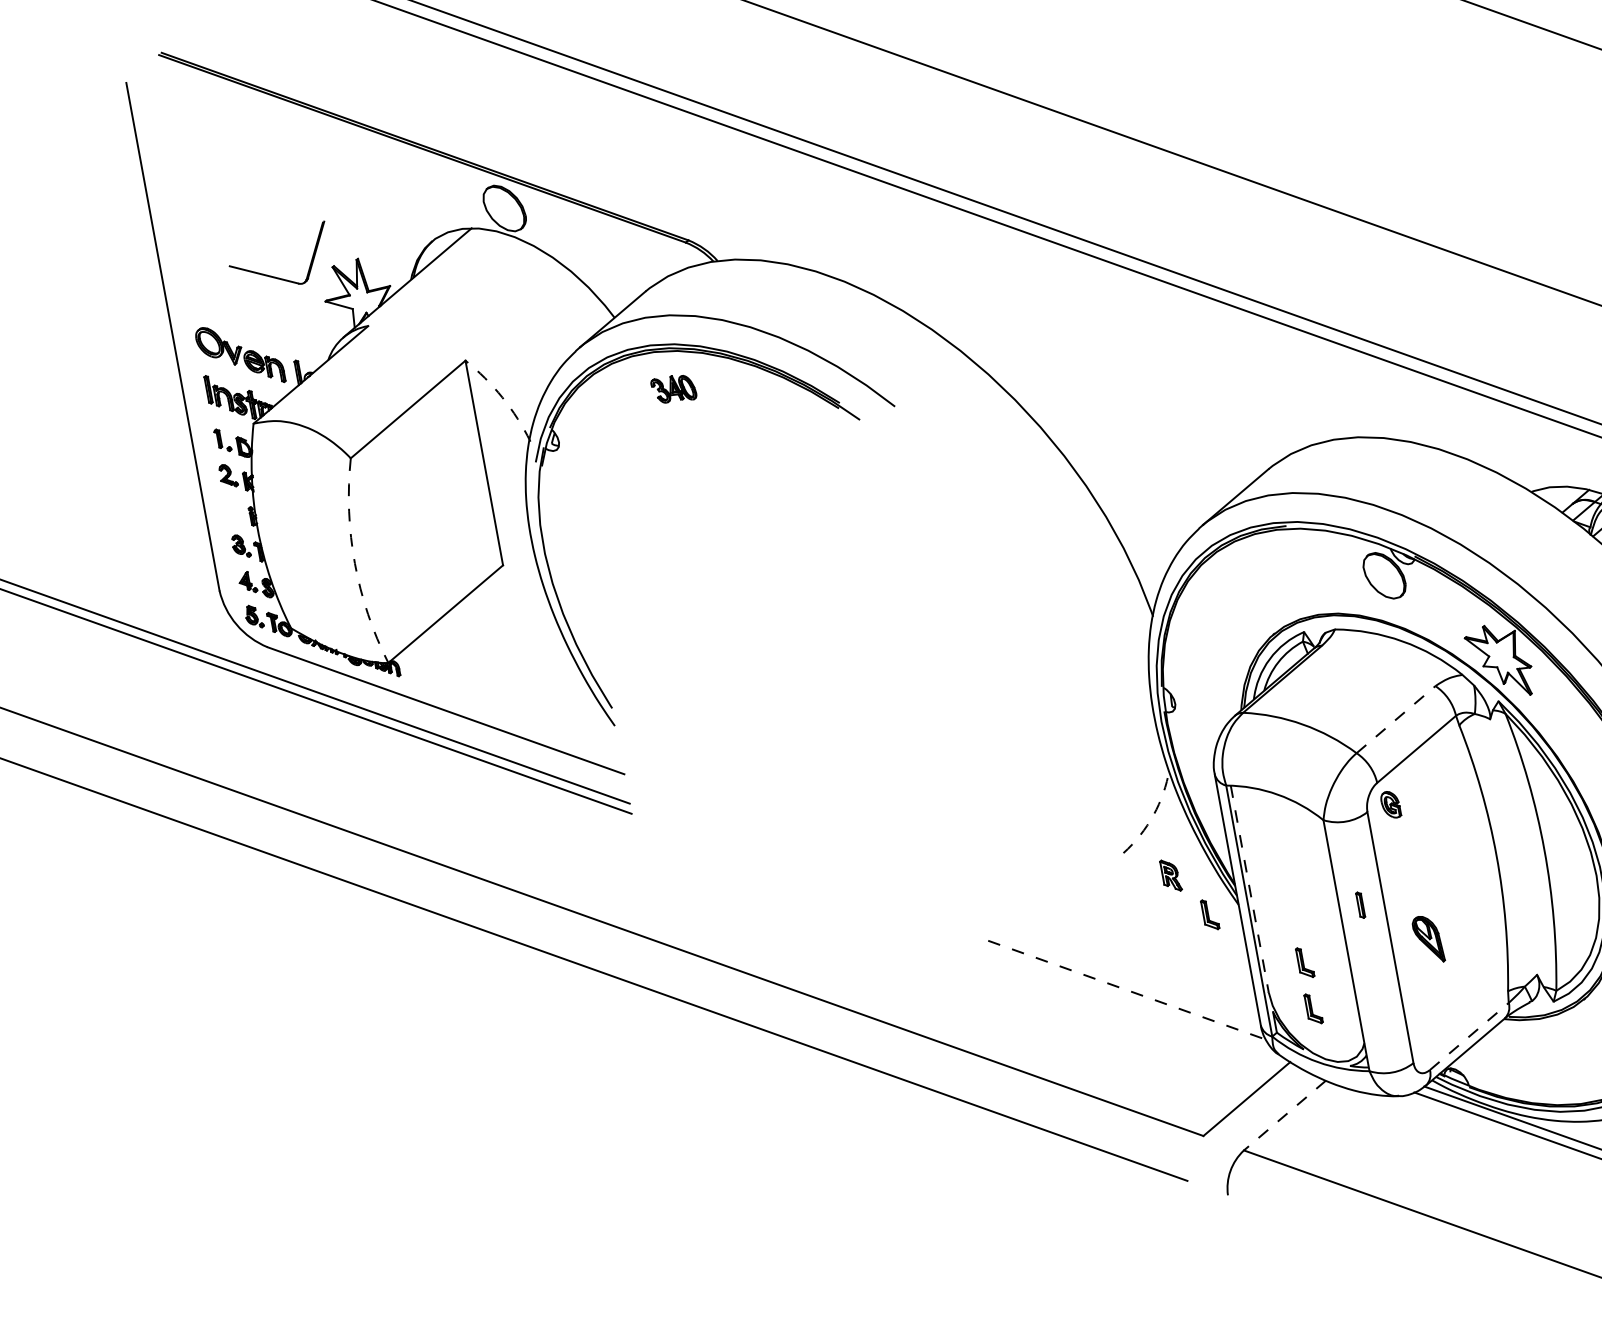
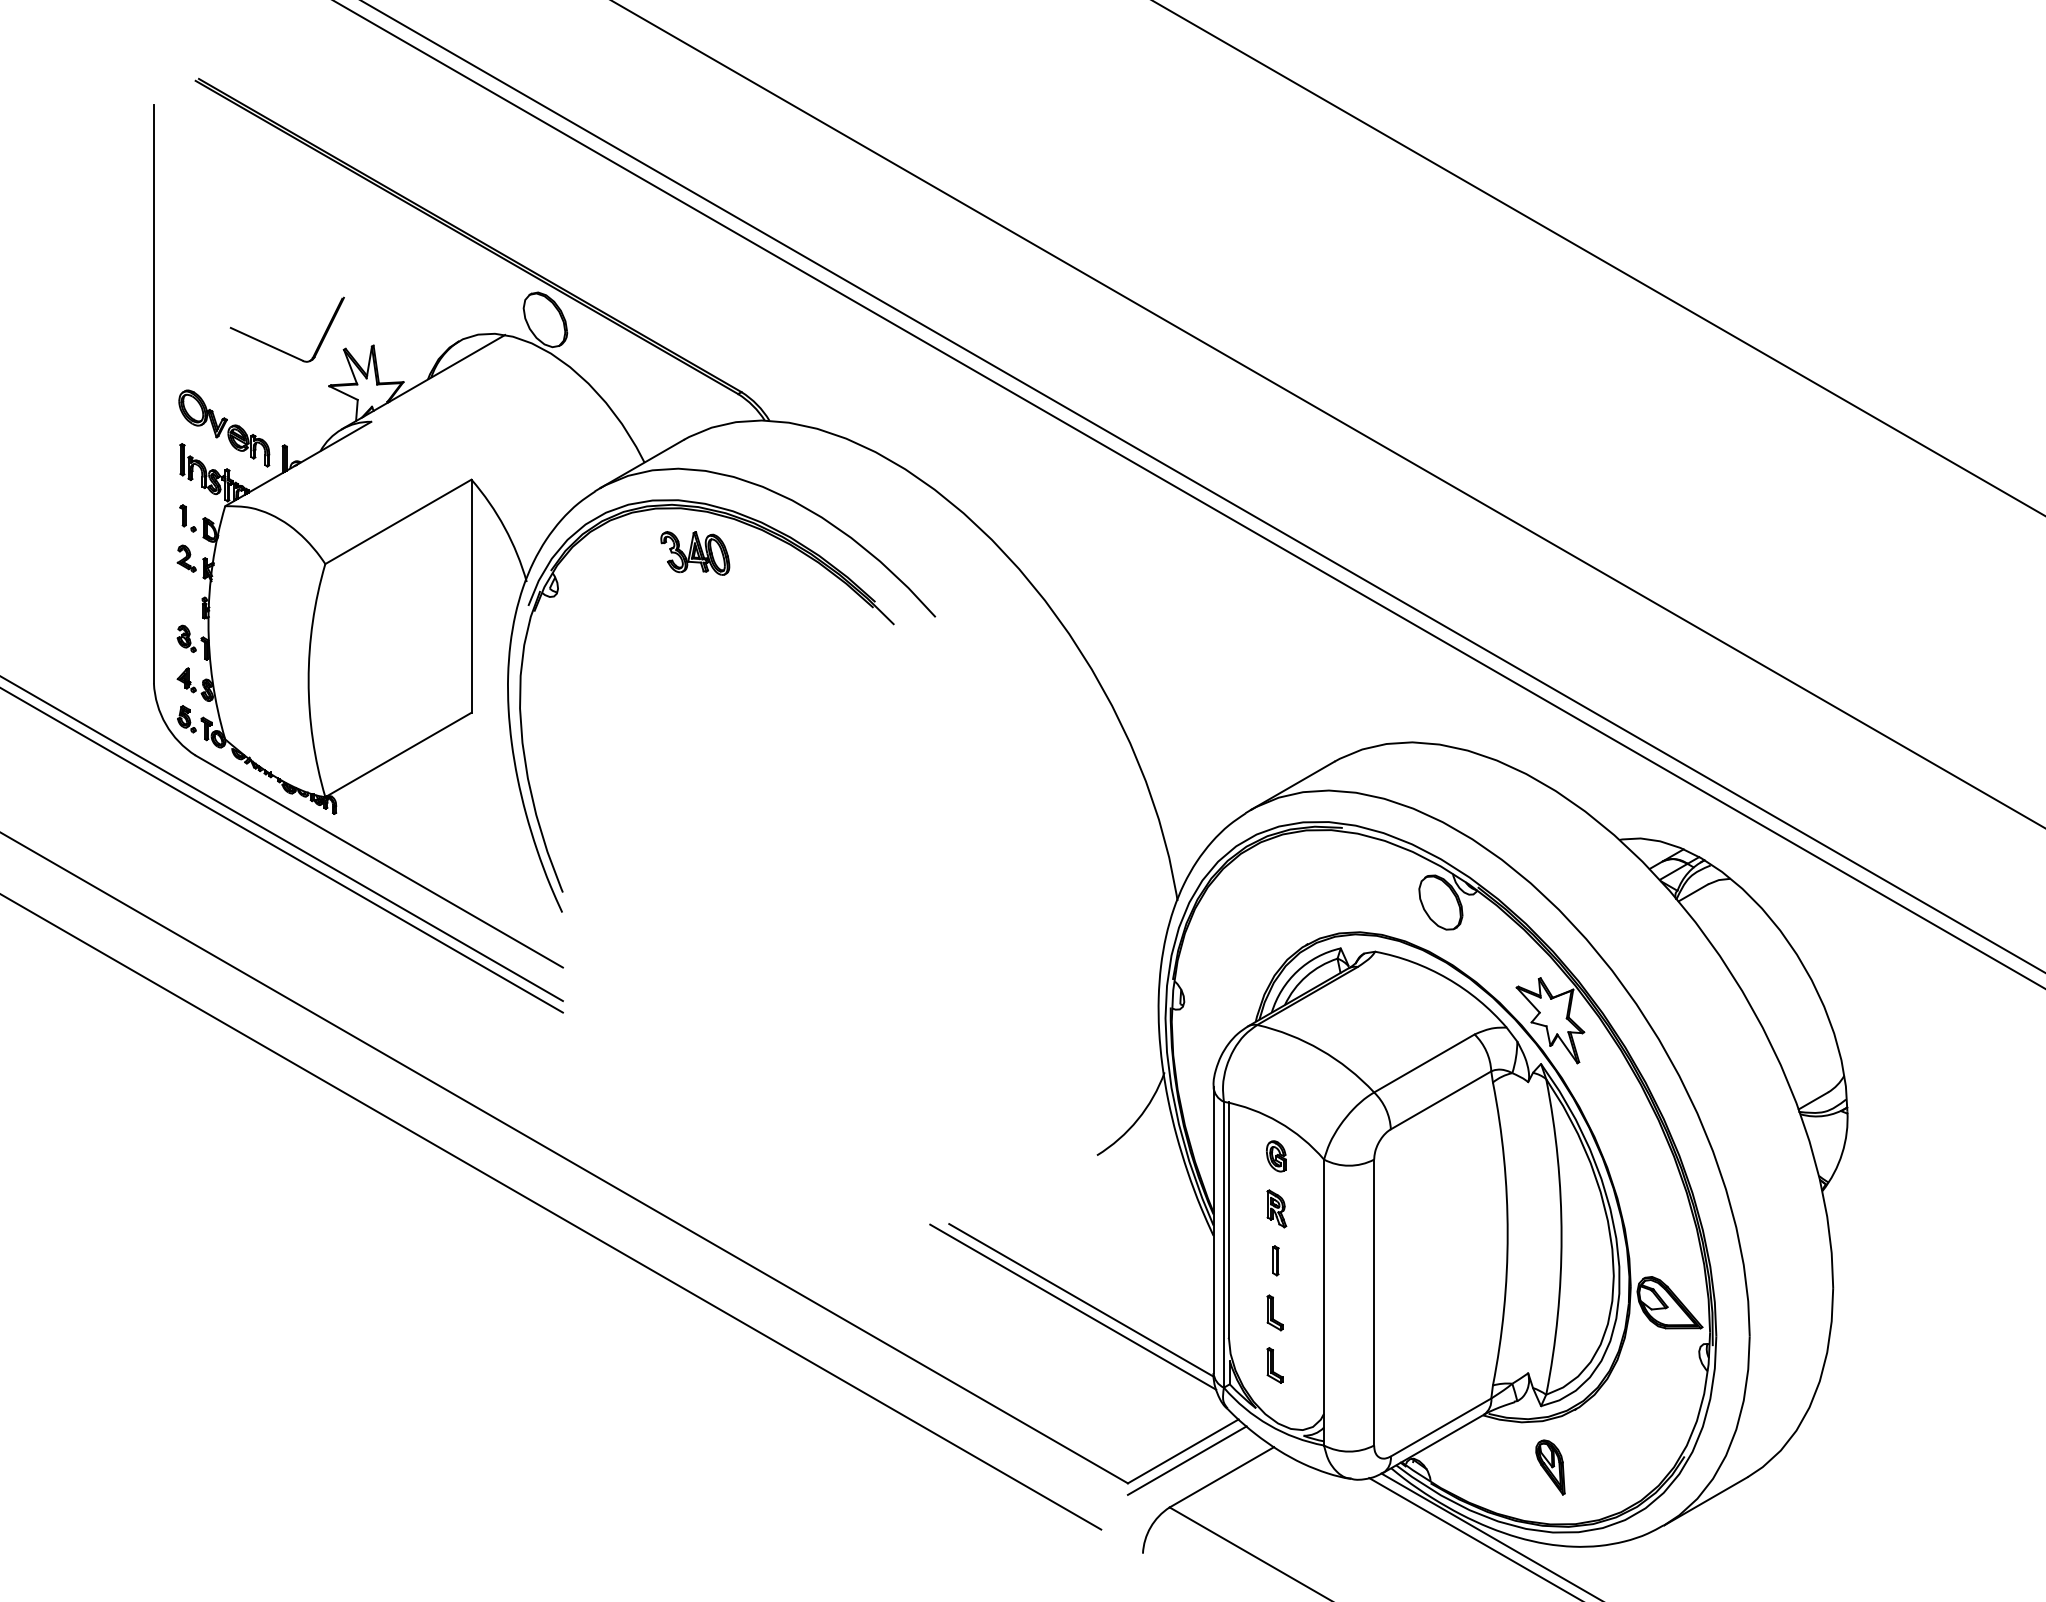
part: (674, 389) -> (695, 553), size x1.43
arc: (502, 397) -> (504, 527), dashed -> solid
arc: (354, 563) -> (308, 680), dashed -> solid
line: (1396, 719) -> (1424, 1063), dashed -> solid
part: (1390, 805) -> (1276, 1156), moved
arc: (1153, 815) -> (1137, 1119), dashed -> solid
part: (1170, 875) -> (1276, 1208), moved
line: (1249, 889) -> (1228, 1220), dashed -> solid
part: (1360, 905) -> (1275, 1260), moved
part: (1209, 914) -> (1179, 1240), removed
part: (1428, 939) -> (1550, 1467), moved
line: (1133, 982) -> (1081, 1300), added
line: (1127, 990) -> (1073, 1307), dashed -> solid
line: (1469, 1036) -> (1441, 1427), dashed -> solid
line: (1251, 1106) -> (1186, 1460), added
line: (1284, 1115) -> (1221, 1477), dashed -> solid

